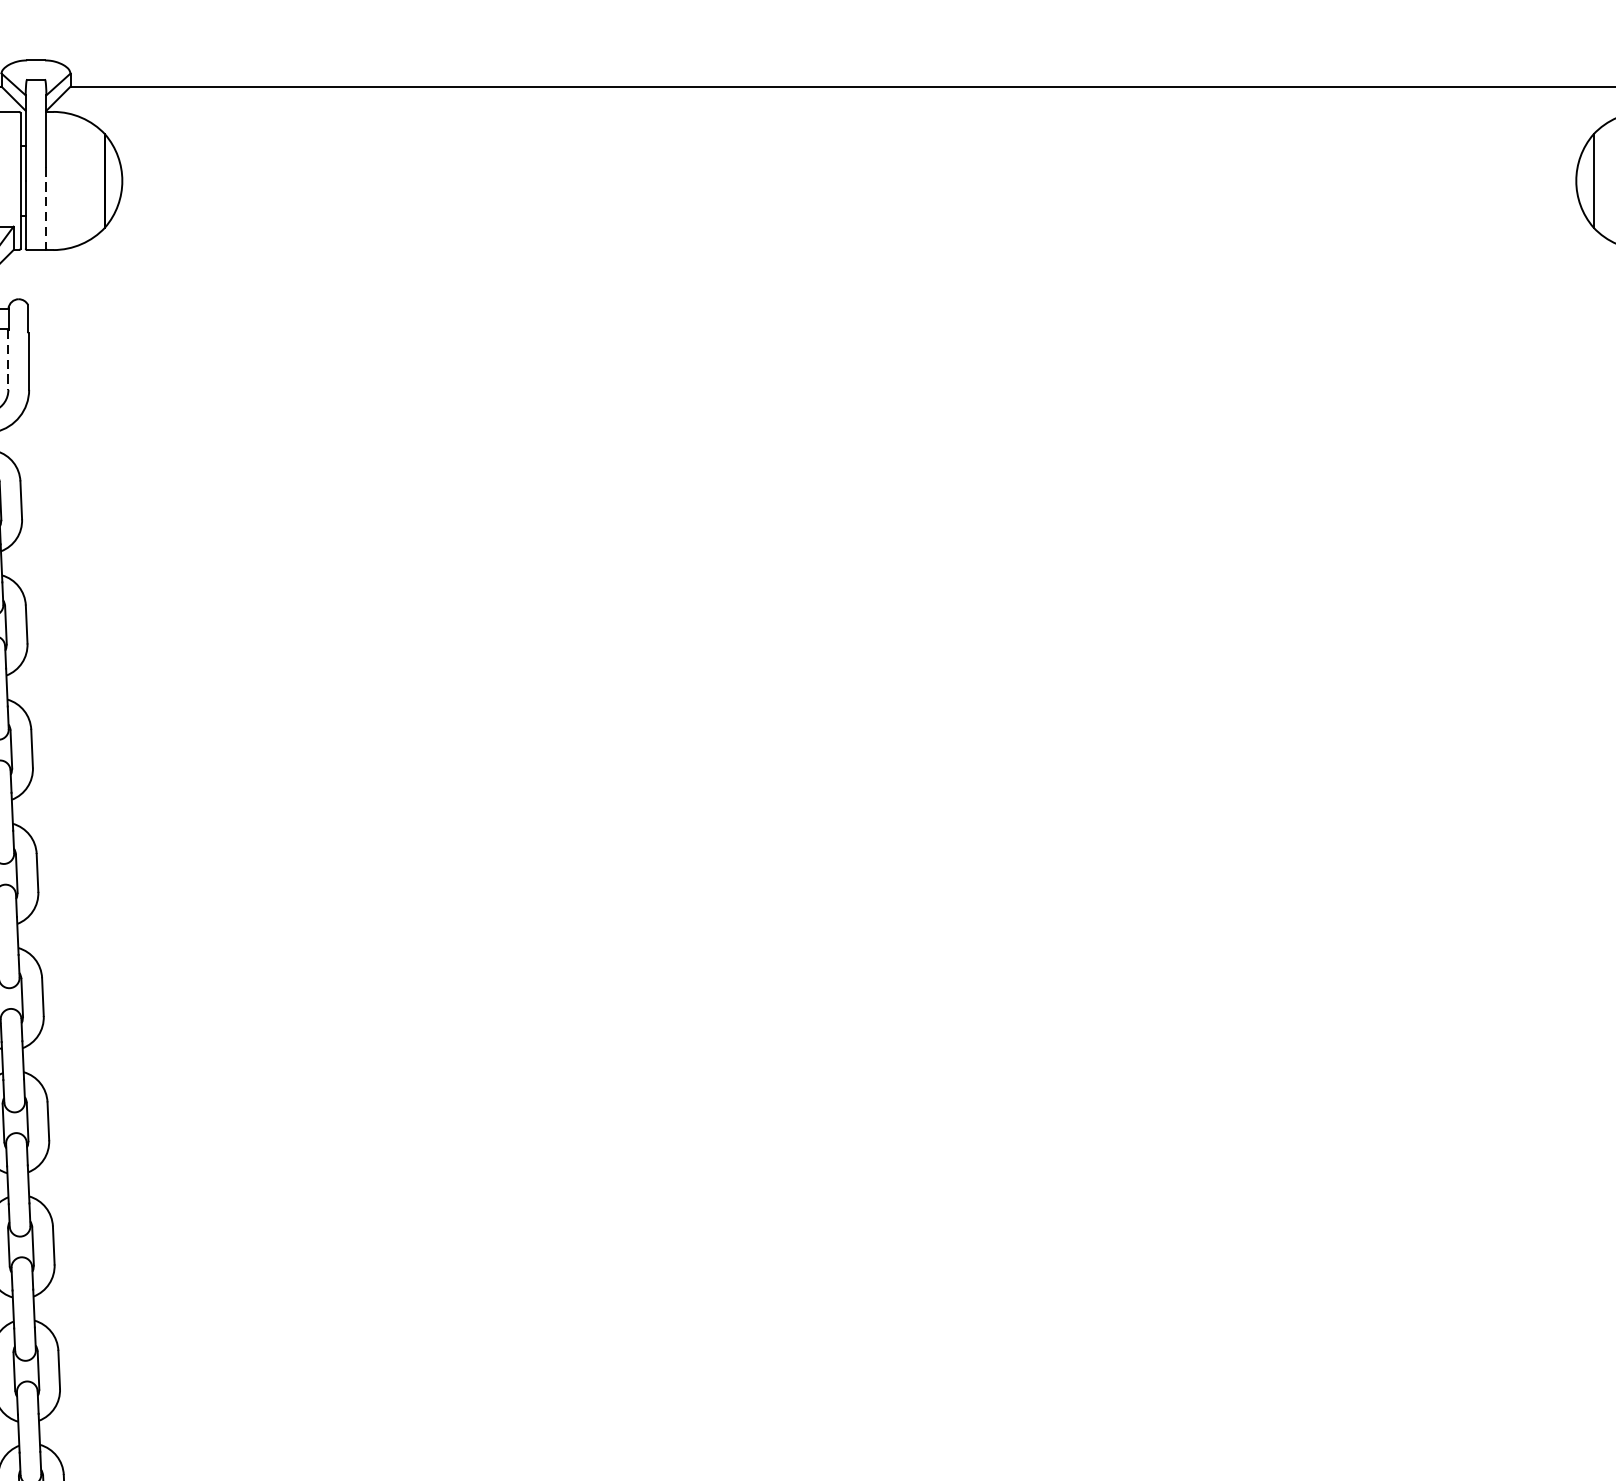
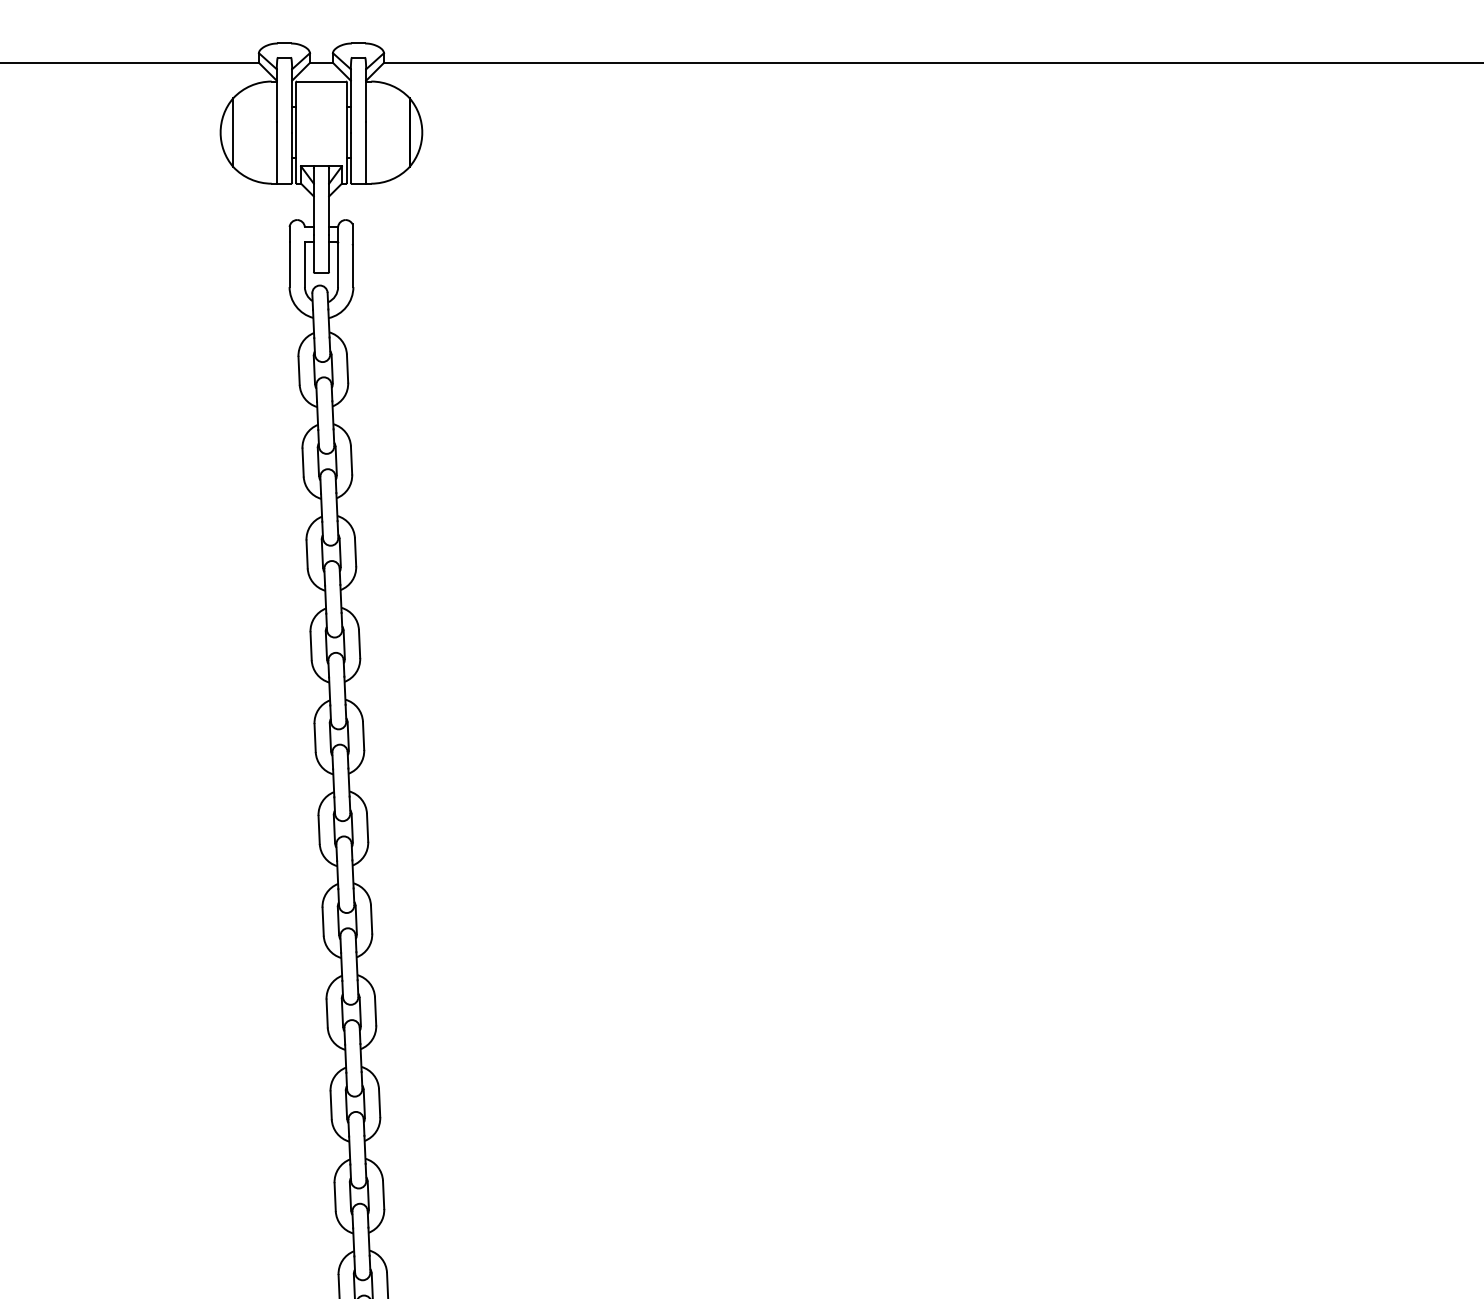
line: (46, 209) -> (366, 153), dashed -> solid
line: (8, 360) -> (338, 265), dashed -> solid

